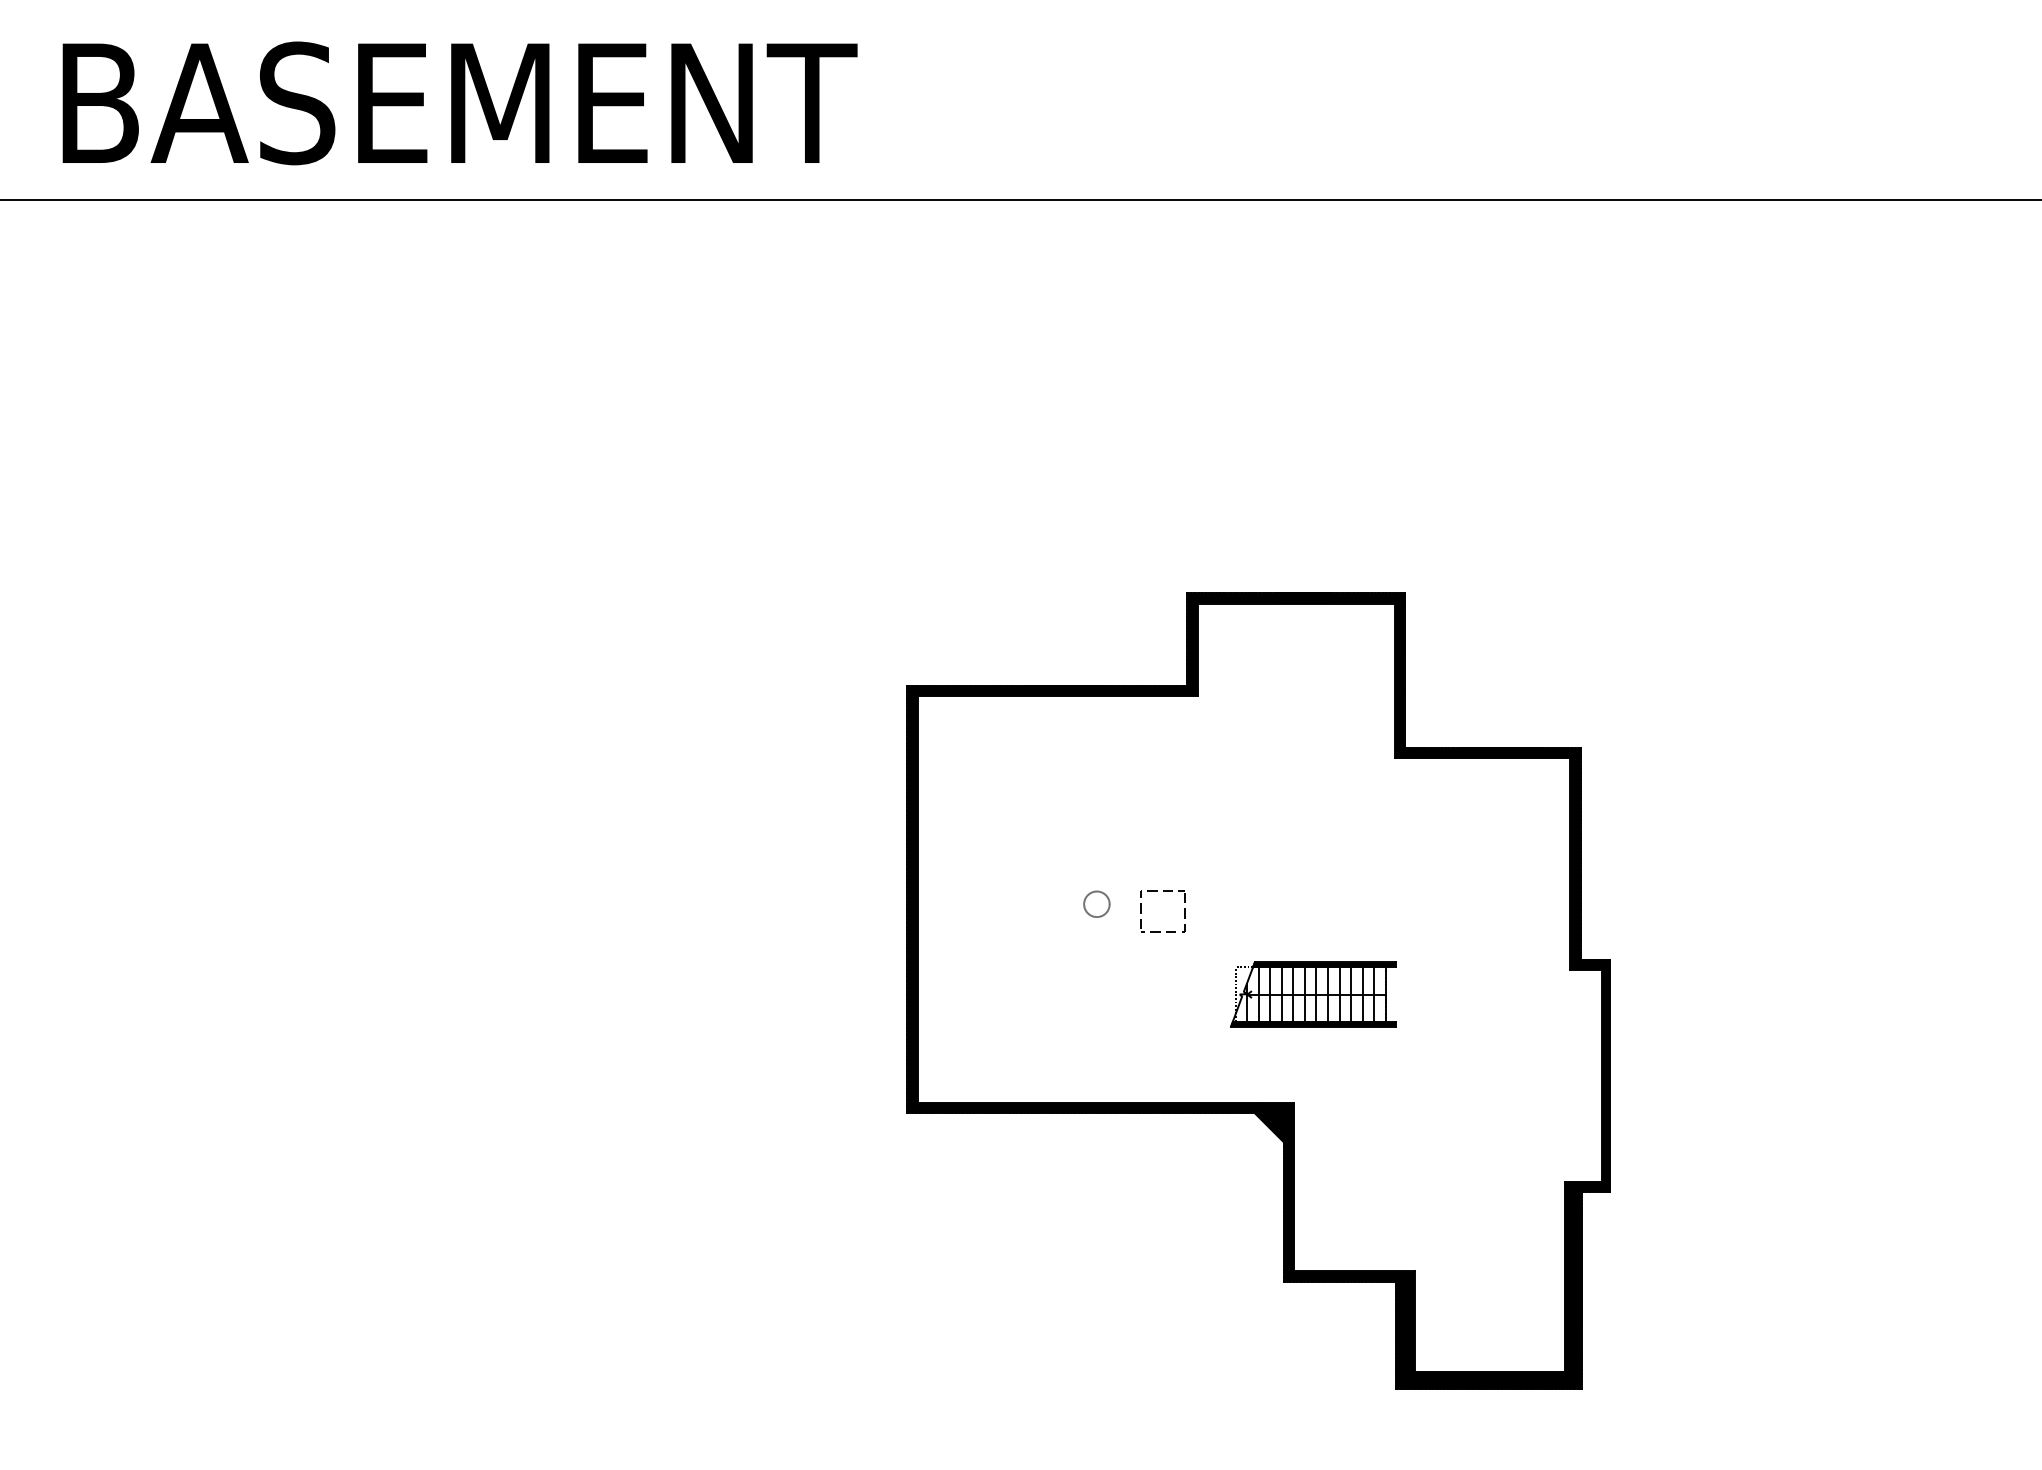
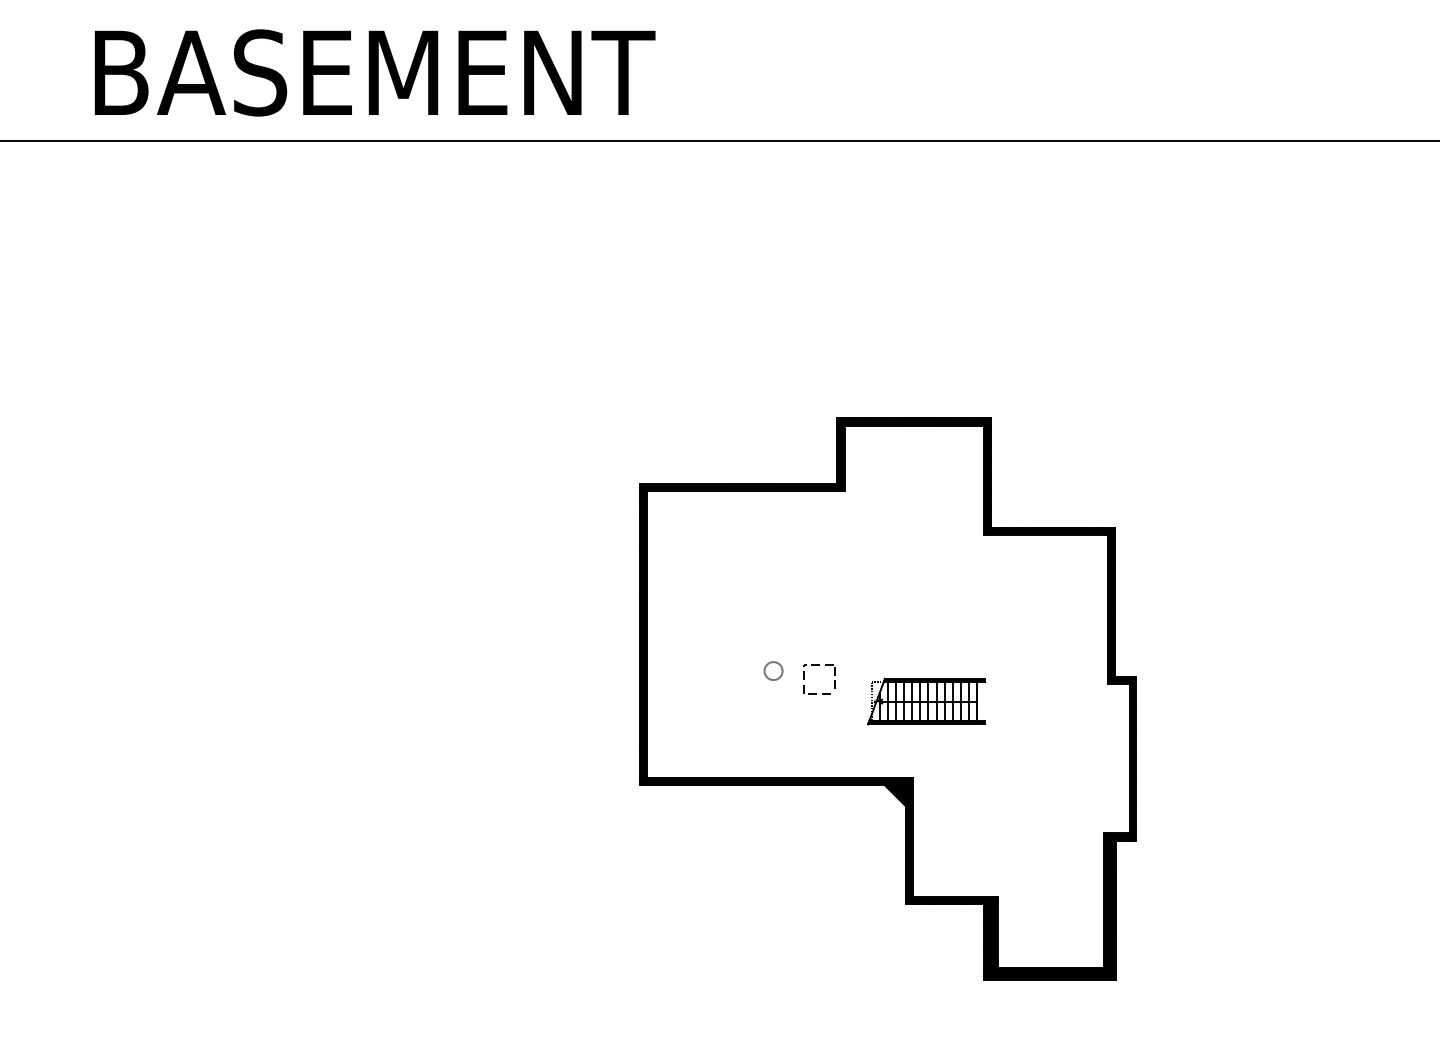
text: (459, 103) -> (374, 73), moved
part: (1163, 891) -> (820, 664), moved
circle: (1096, 903) -> (773, 670), moved

